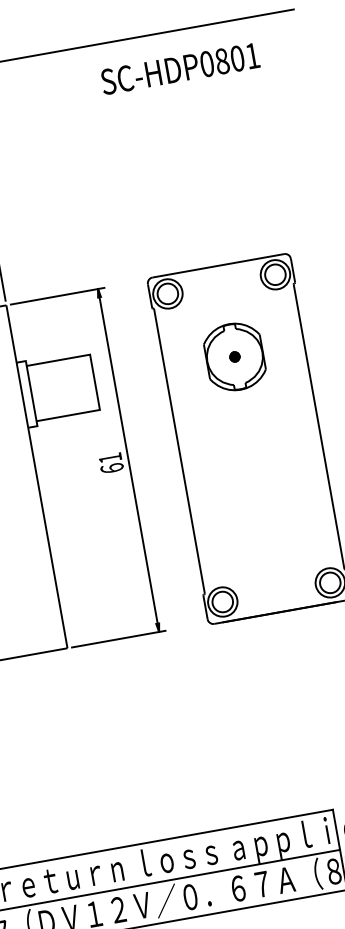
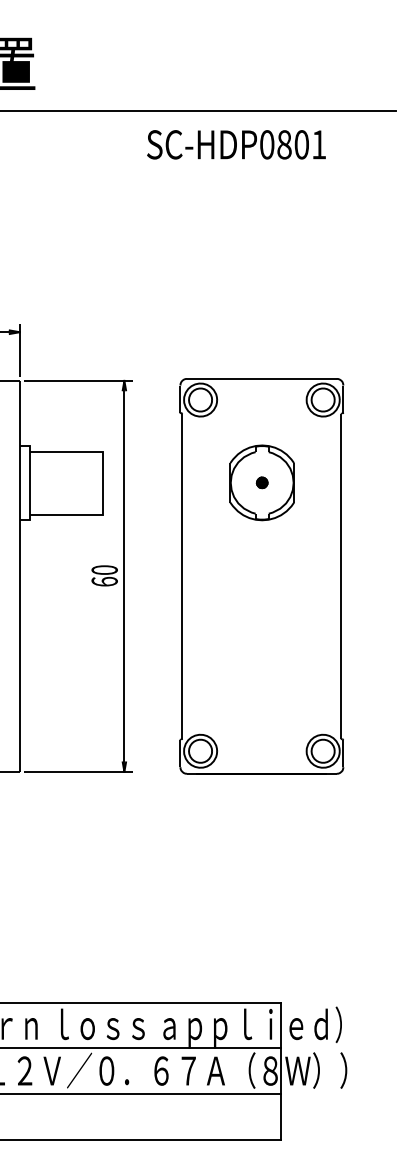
text: (180, 68) -> (236, 144), moved
text: (110, 457) -> (104, 569), 61 -> 60

